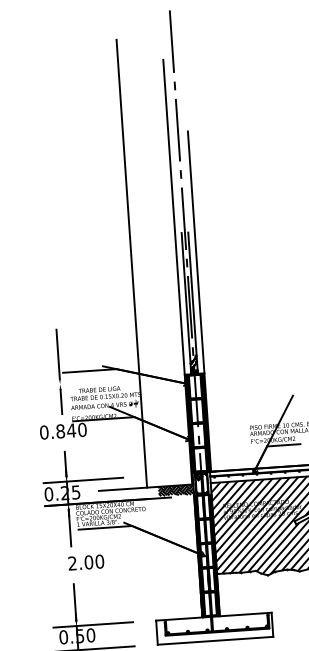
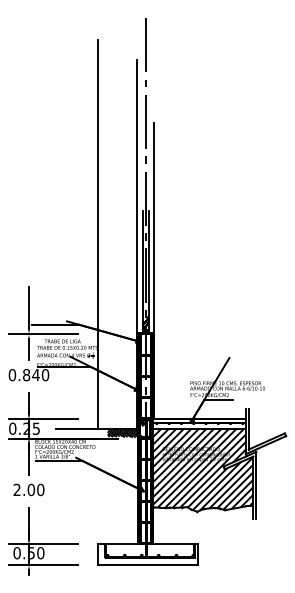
line: (75, 383) -> (42, 334), added
text: (85, 562) -> (28, 489), moved

